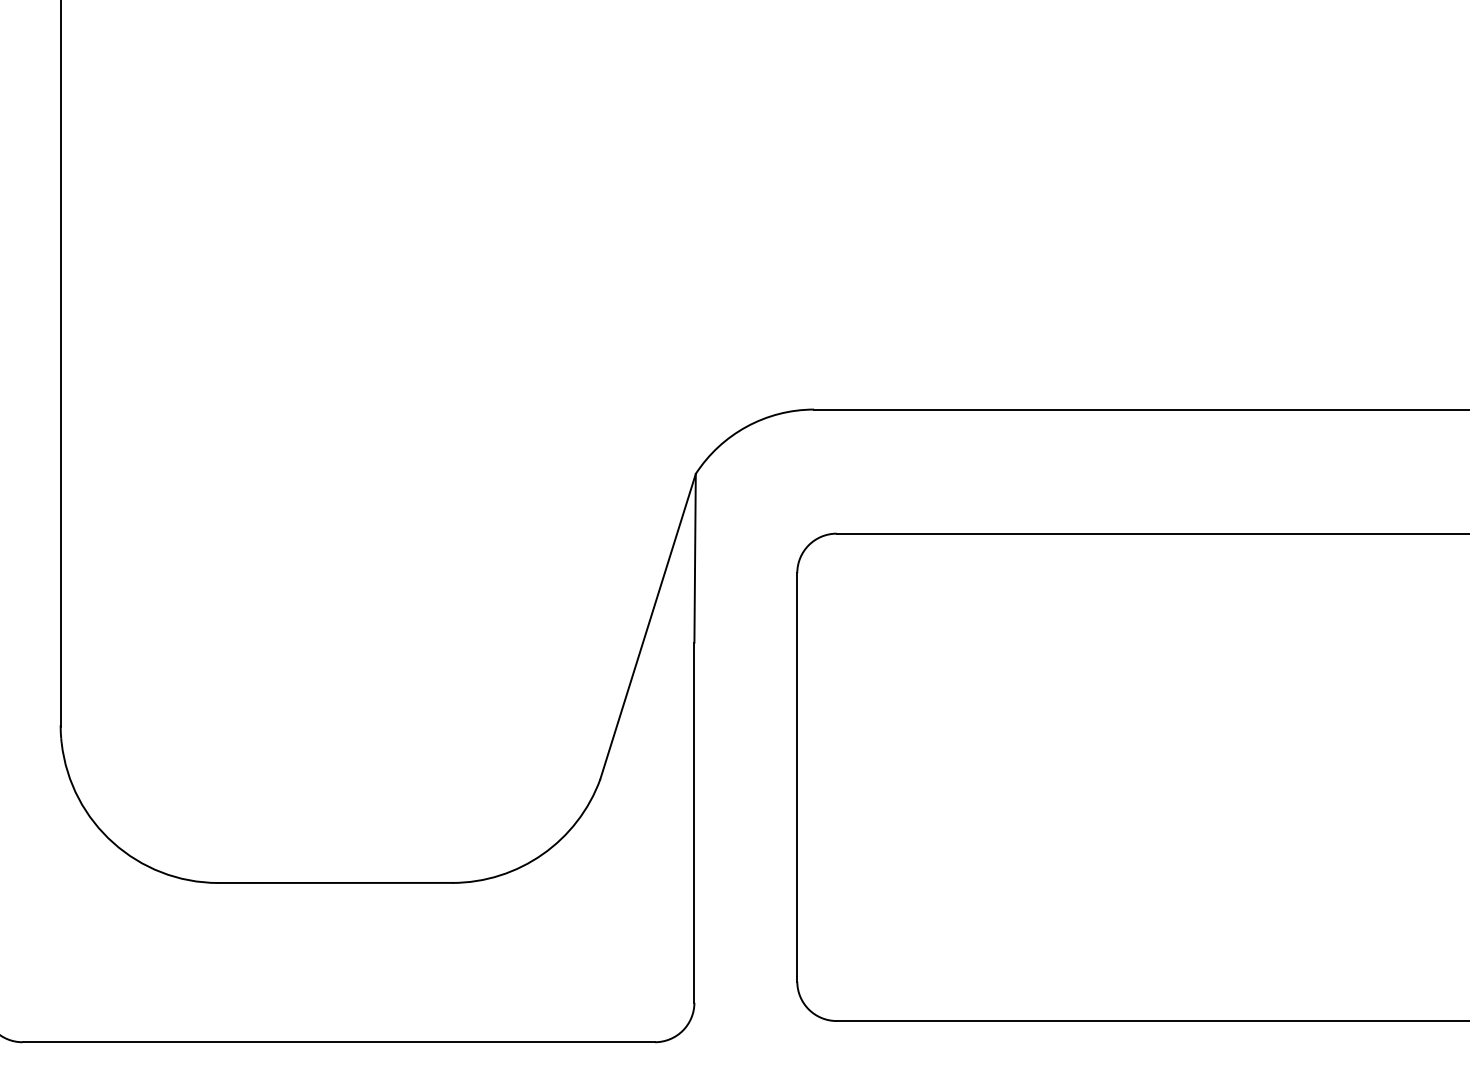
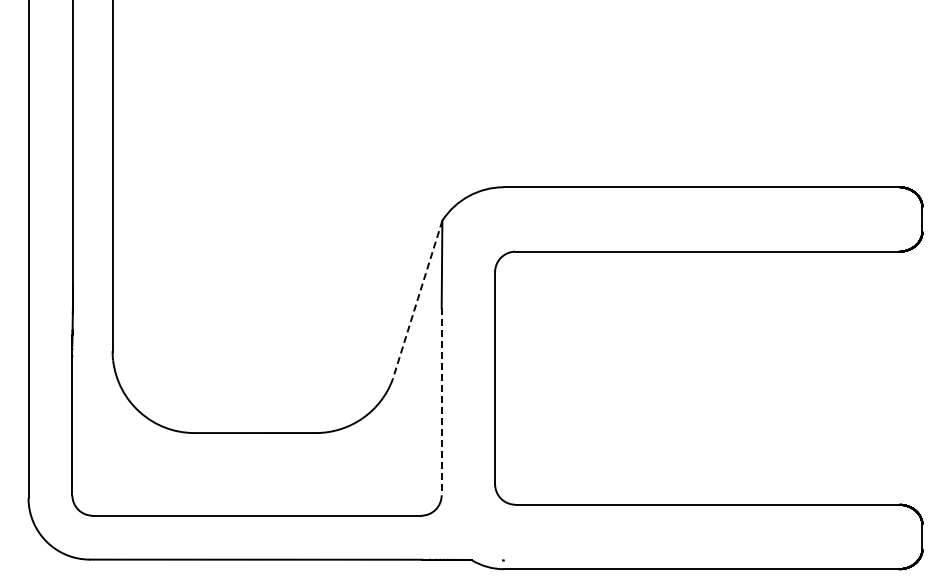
line: (647, 625) -> (417, 299), solid -> dashed
line: (694, 824) -> (441, 402), solid -> dashed

